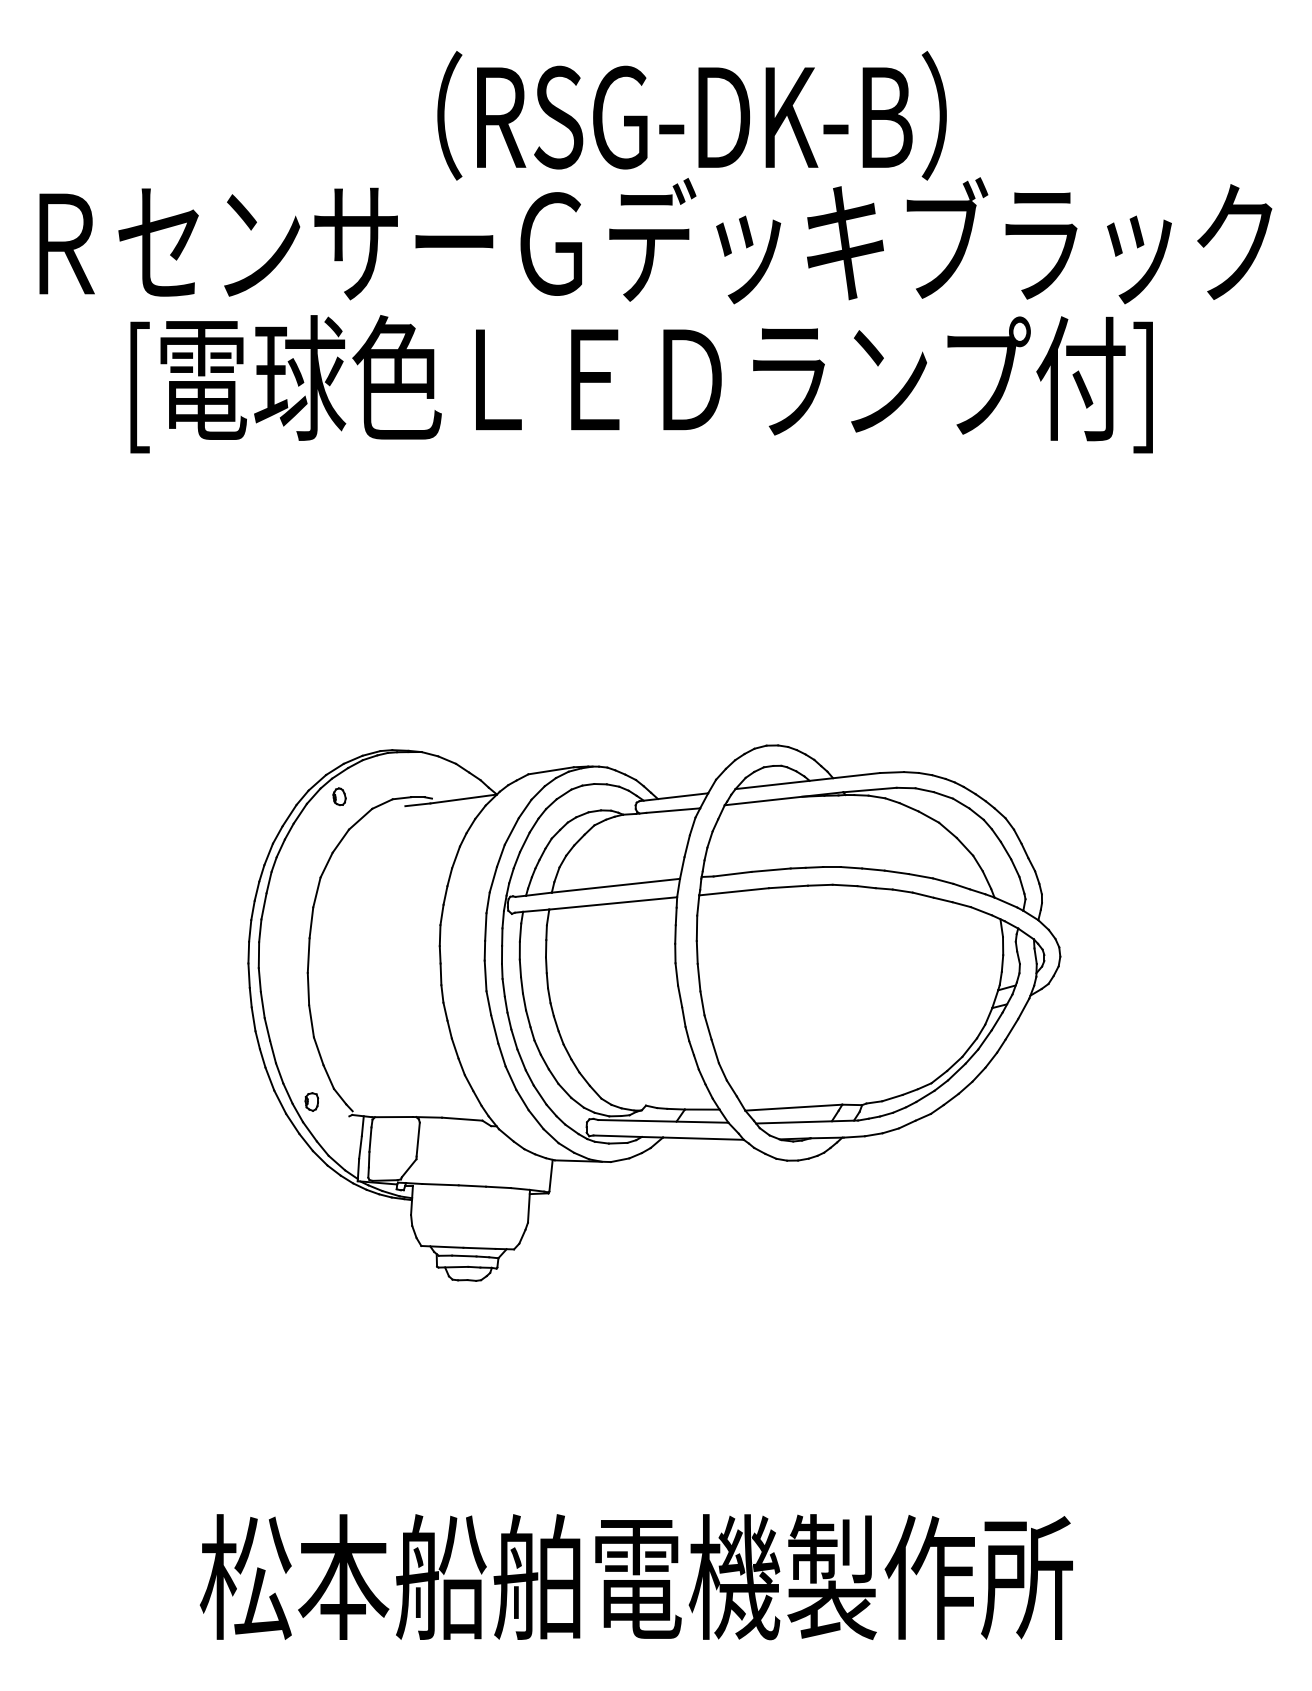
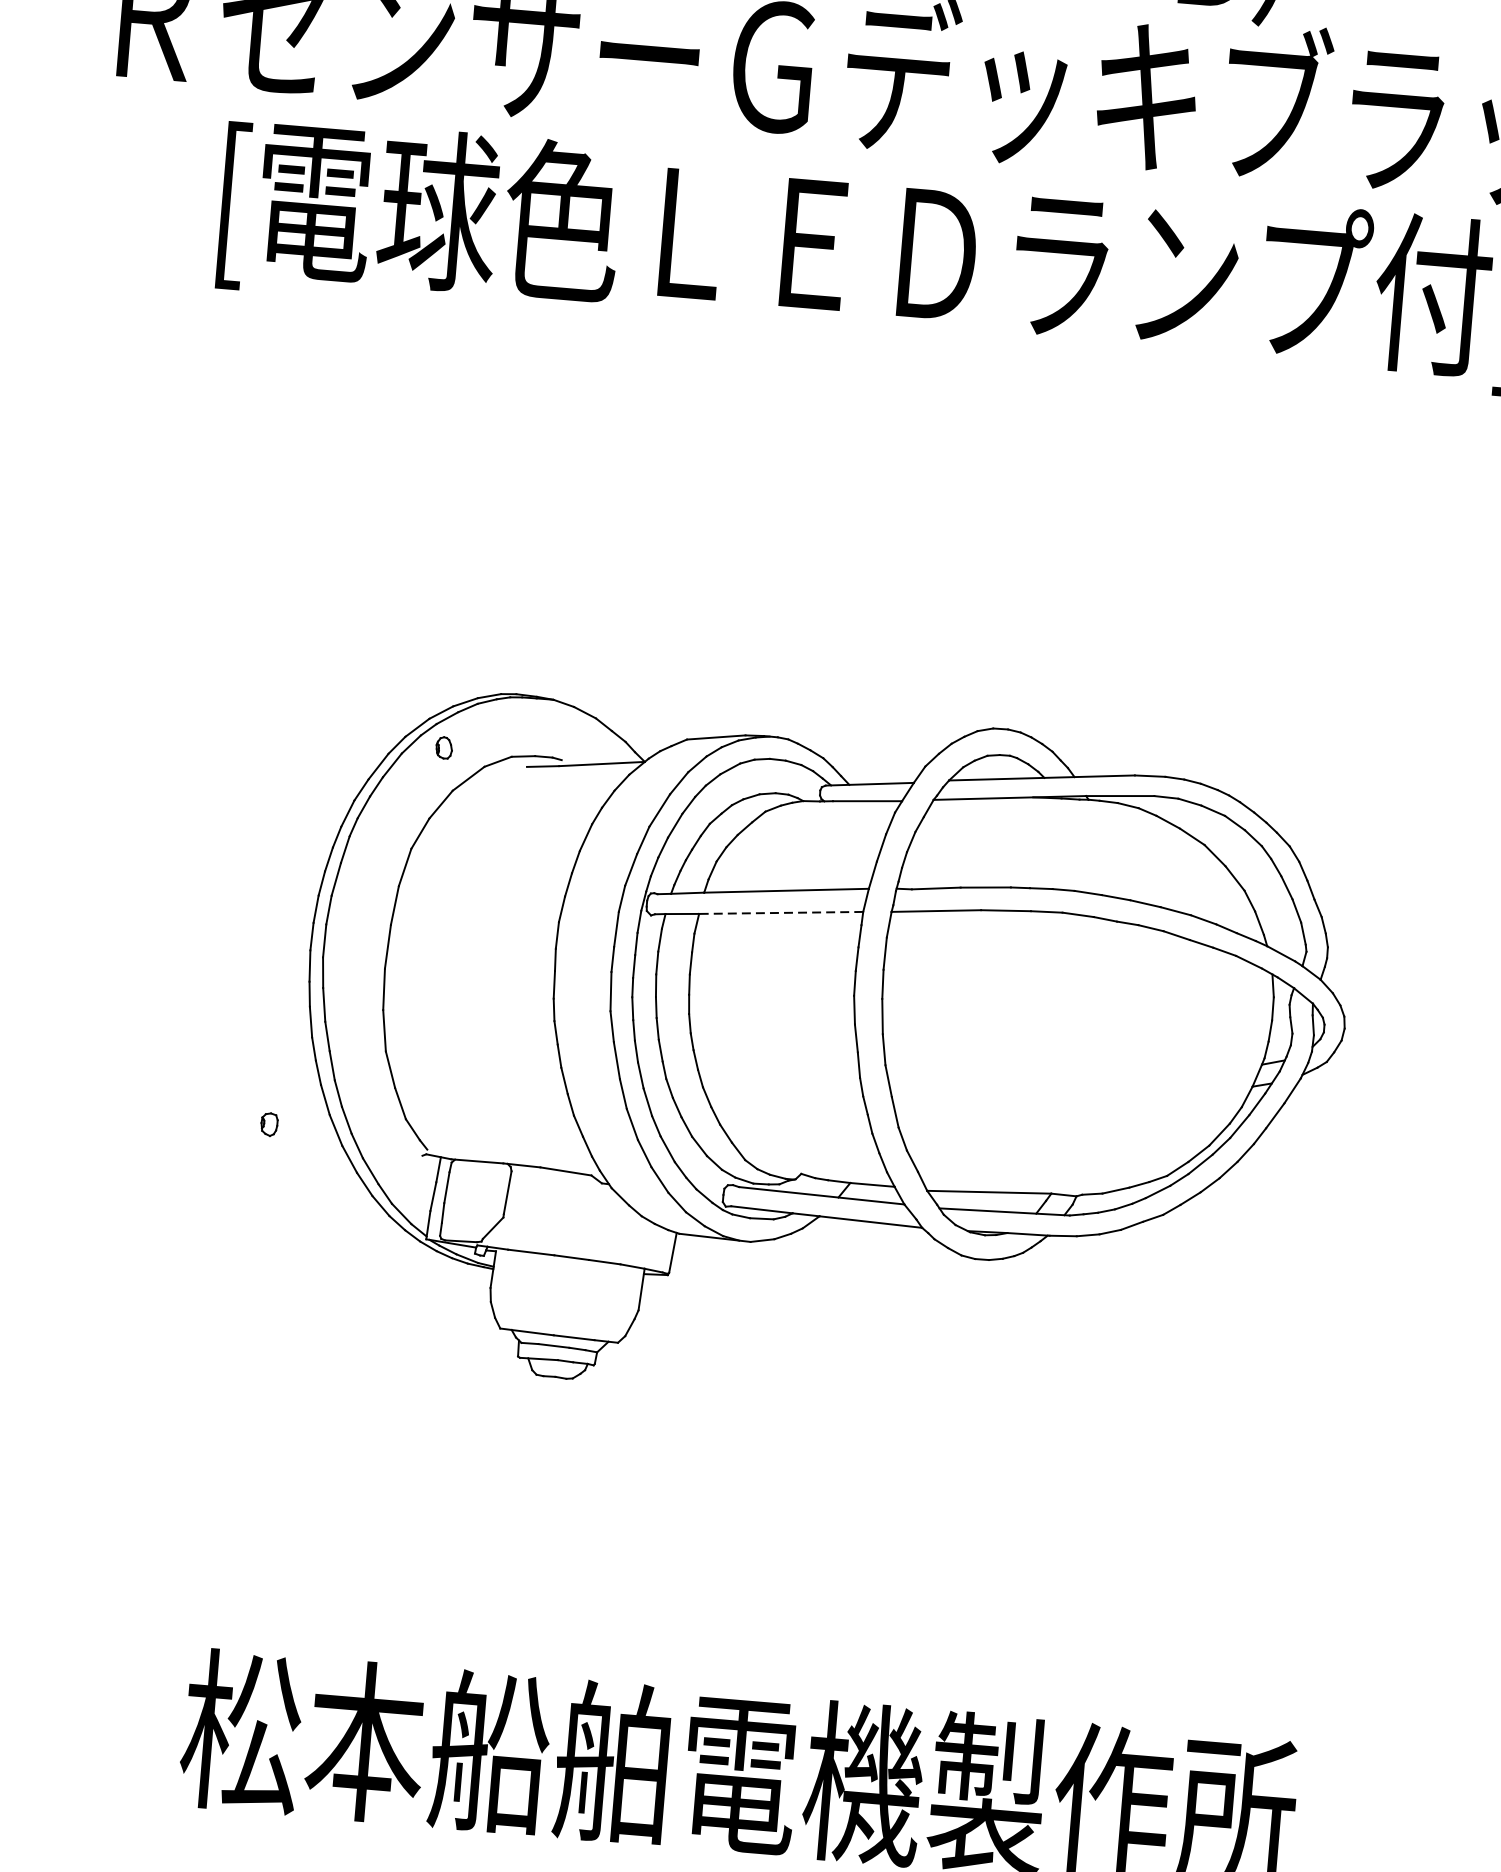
line: (612, 903) -> (780, 912), solid -> dashed
part: (311, 1101) -> (268, 1123), moved

